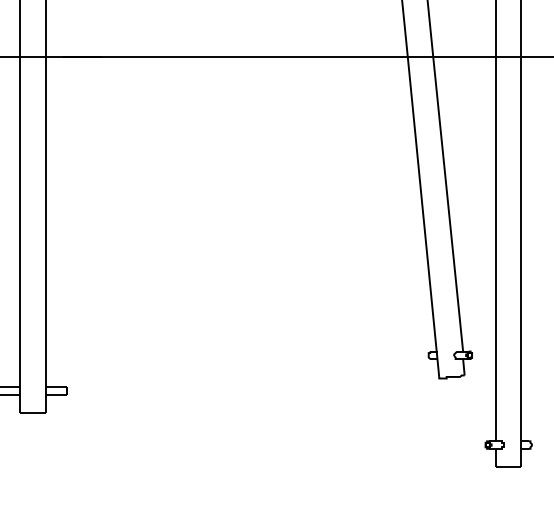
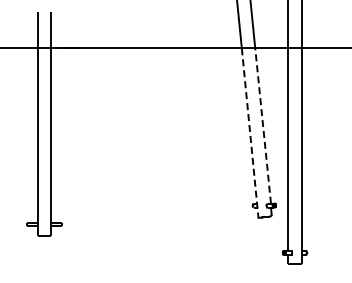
line: (448, 203) -> (263, 125), solid -> dashed
line: (424, 216) -> (250, 132), solid -> dashed

